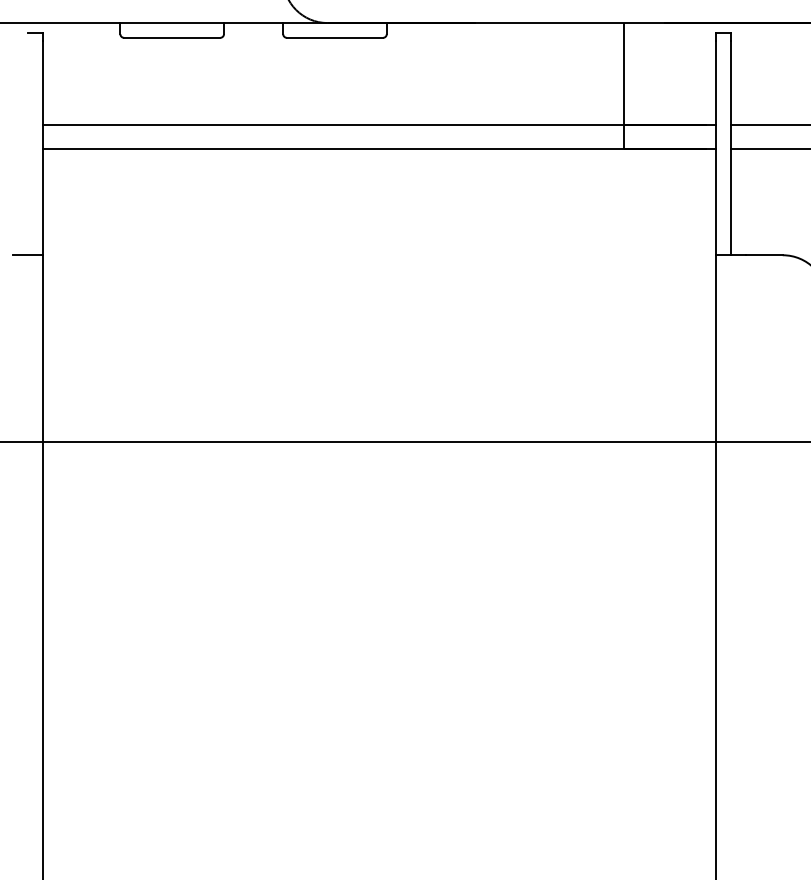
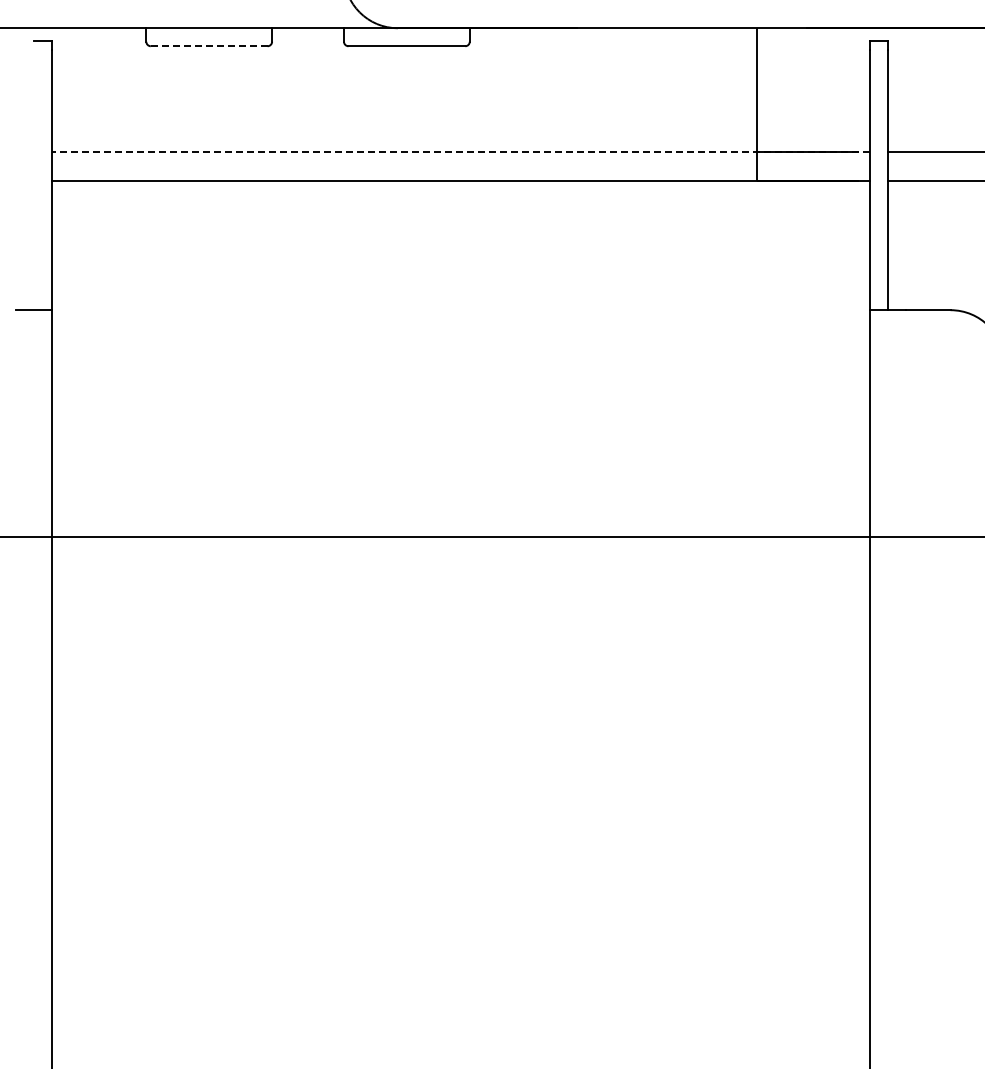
line: (172, 38) -> (209, 46), solid -> dashed
line: (379, 124) -> (460, 151), solid -> dashed

